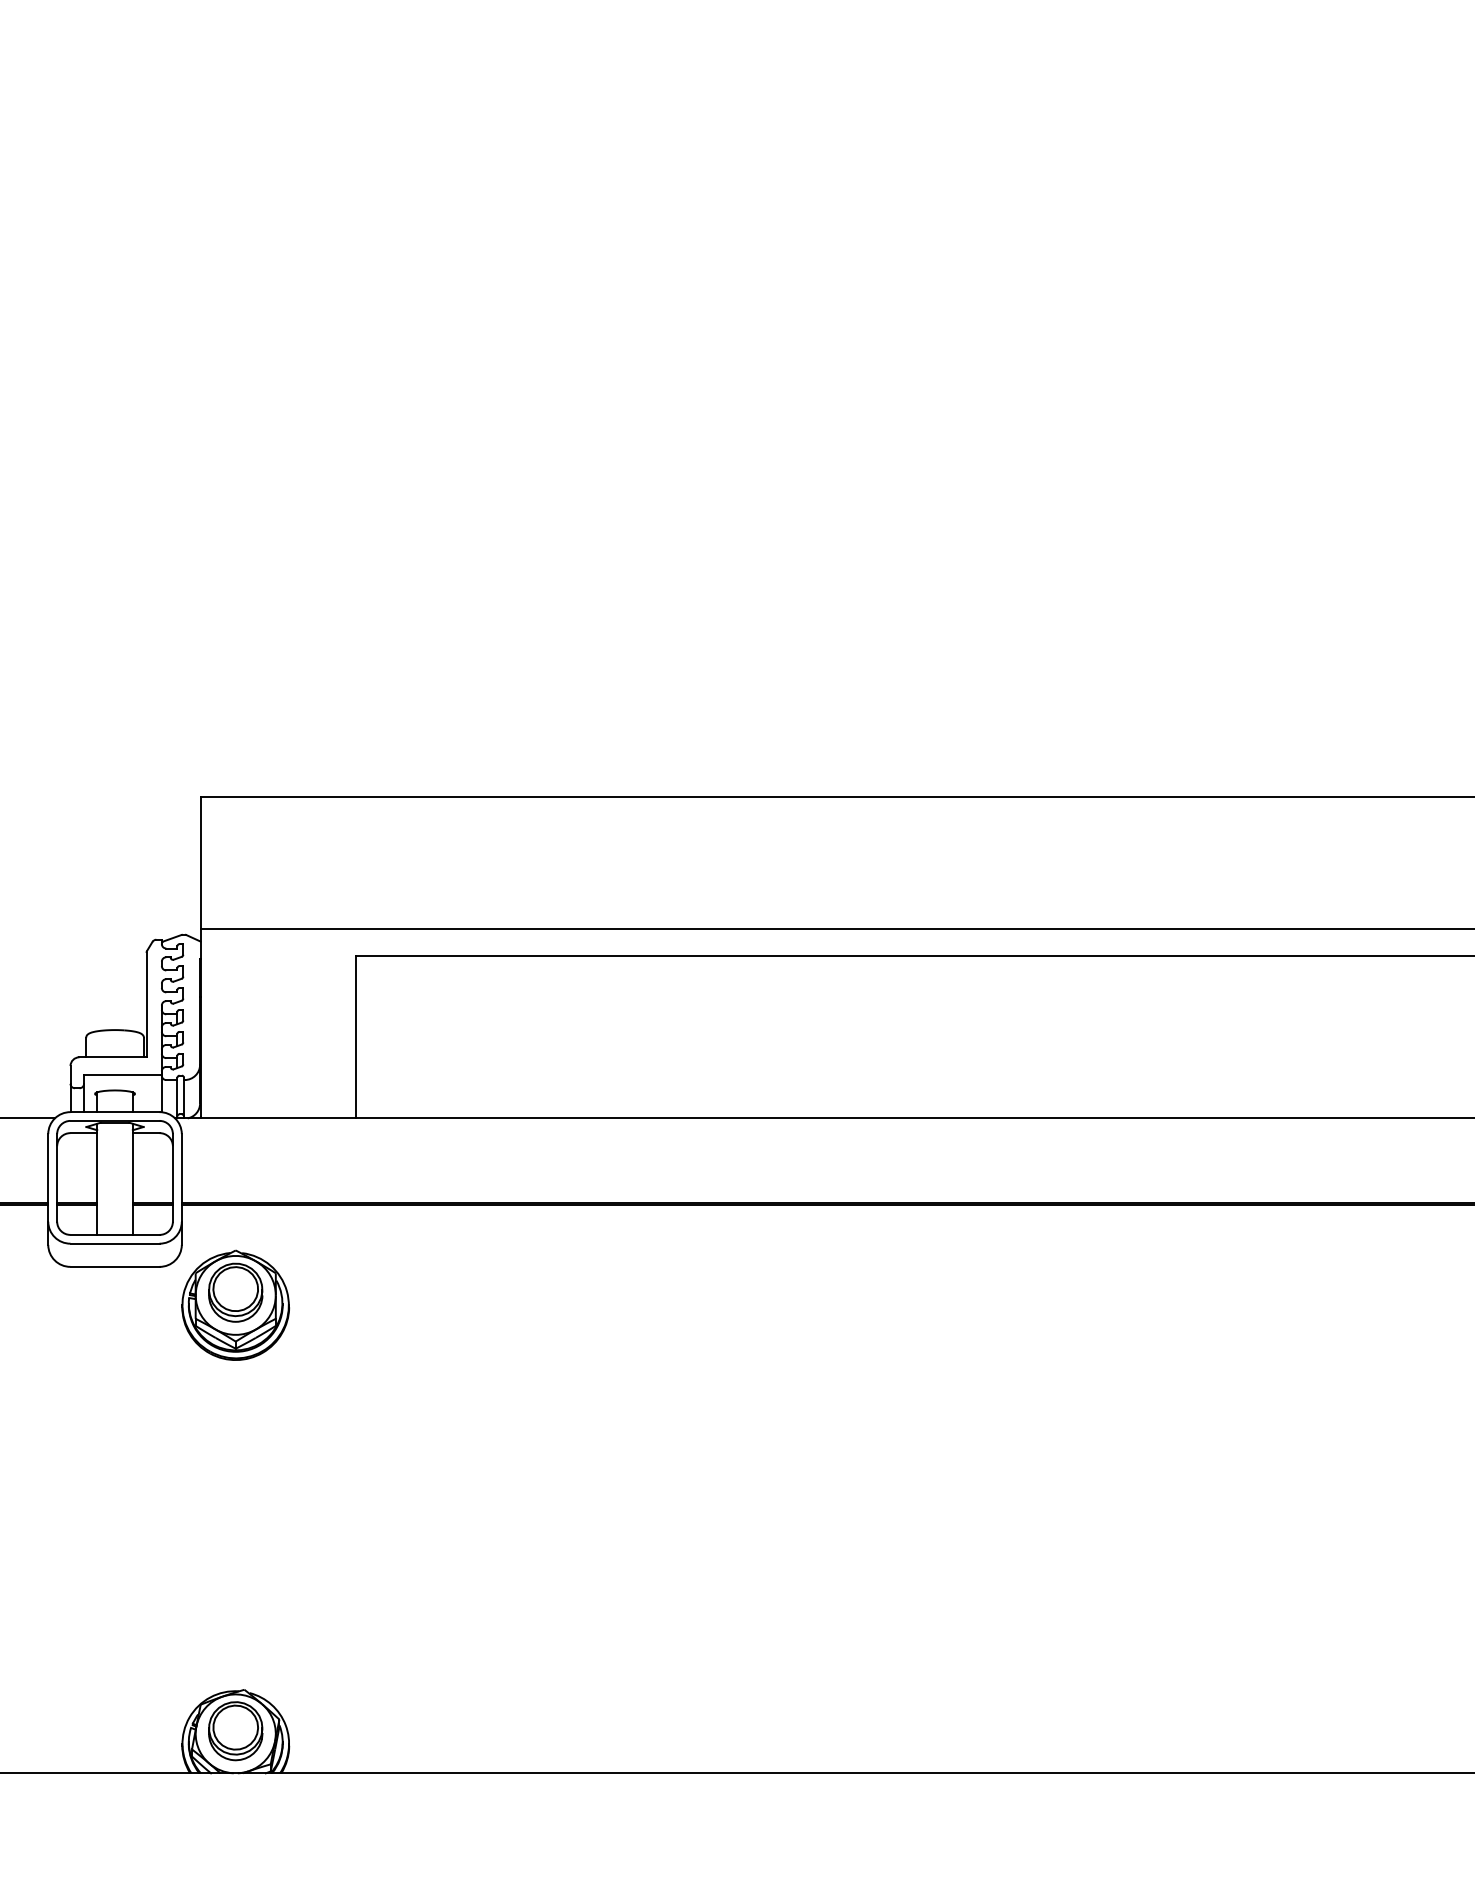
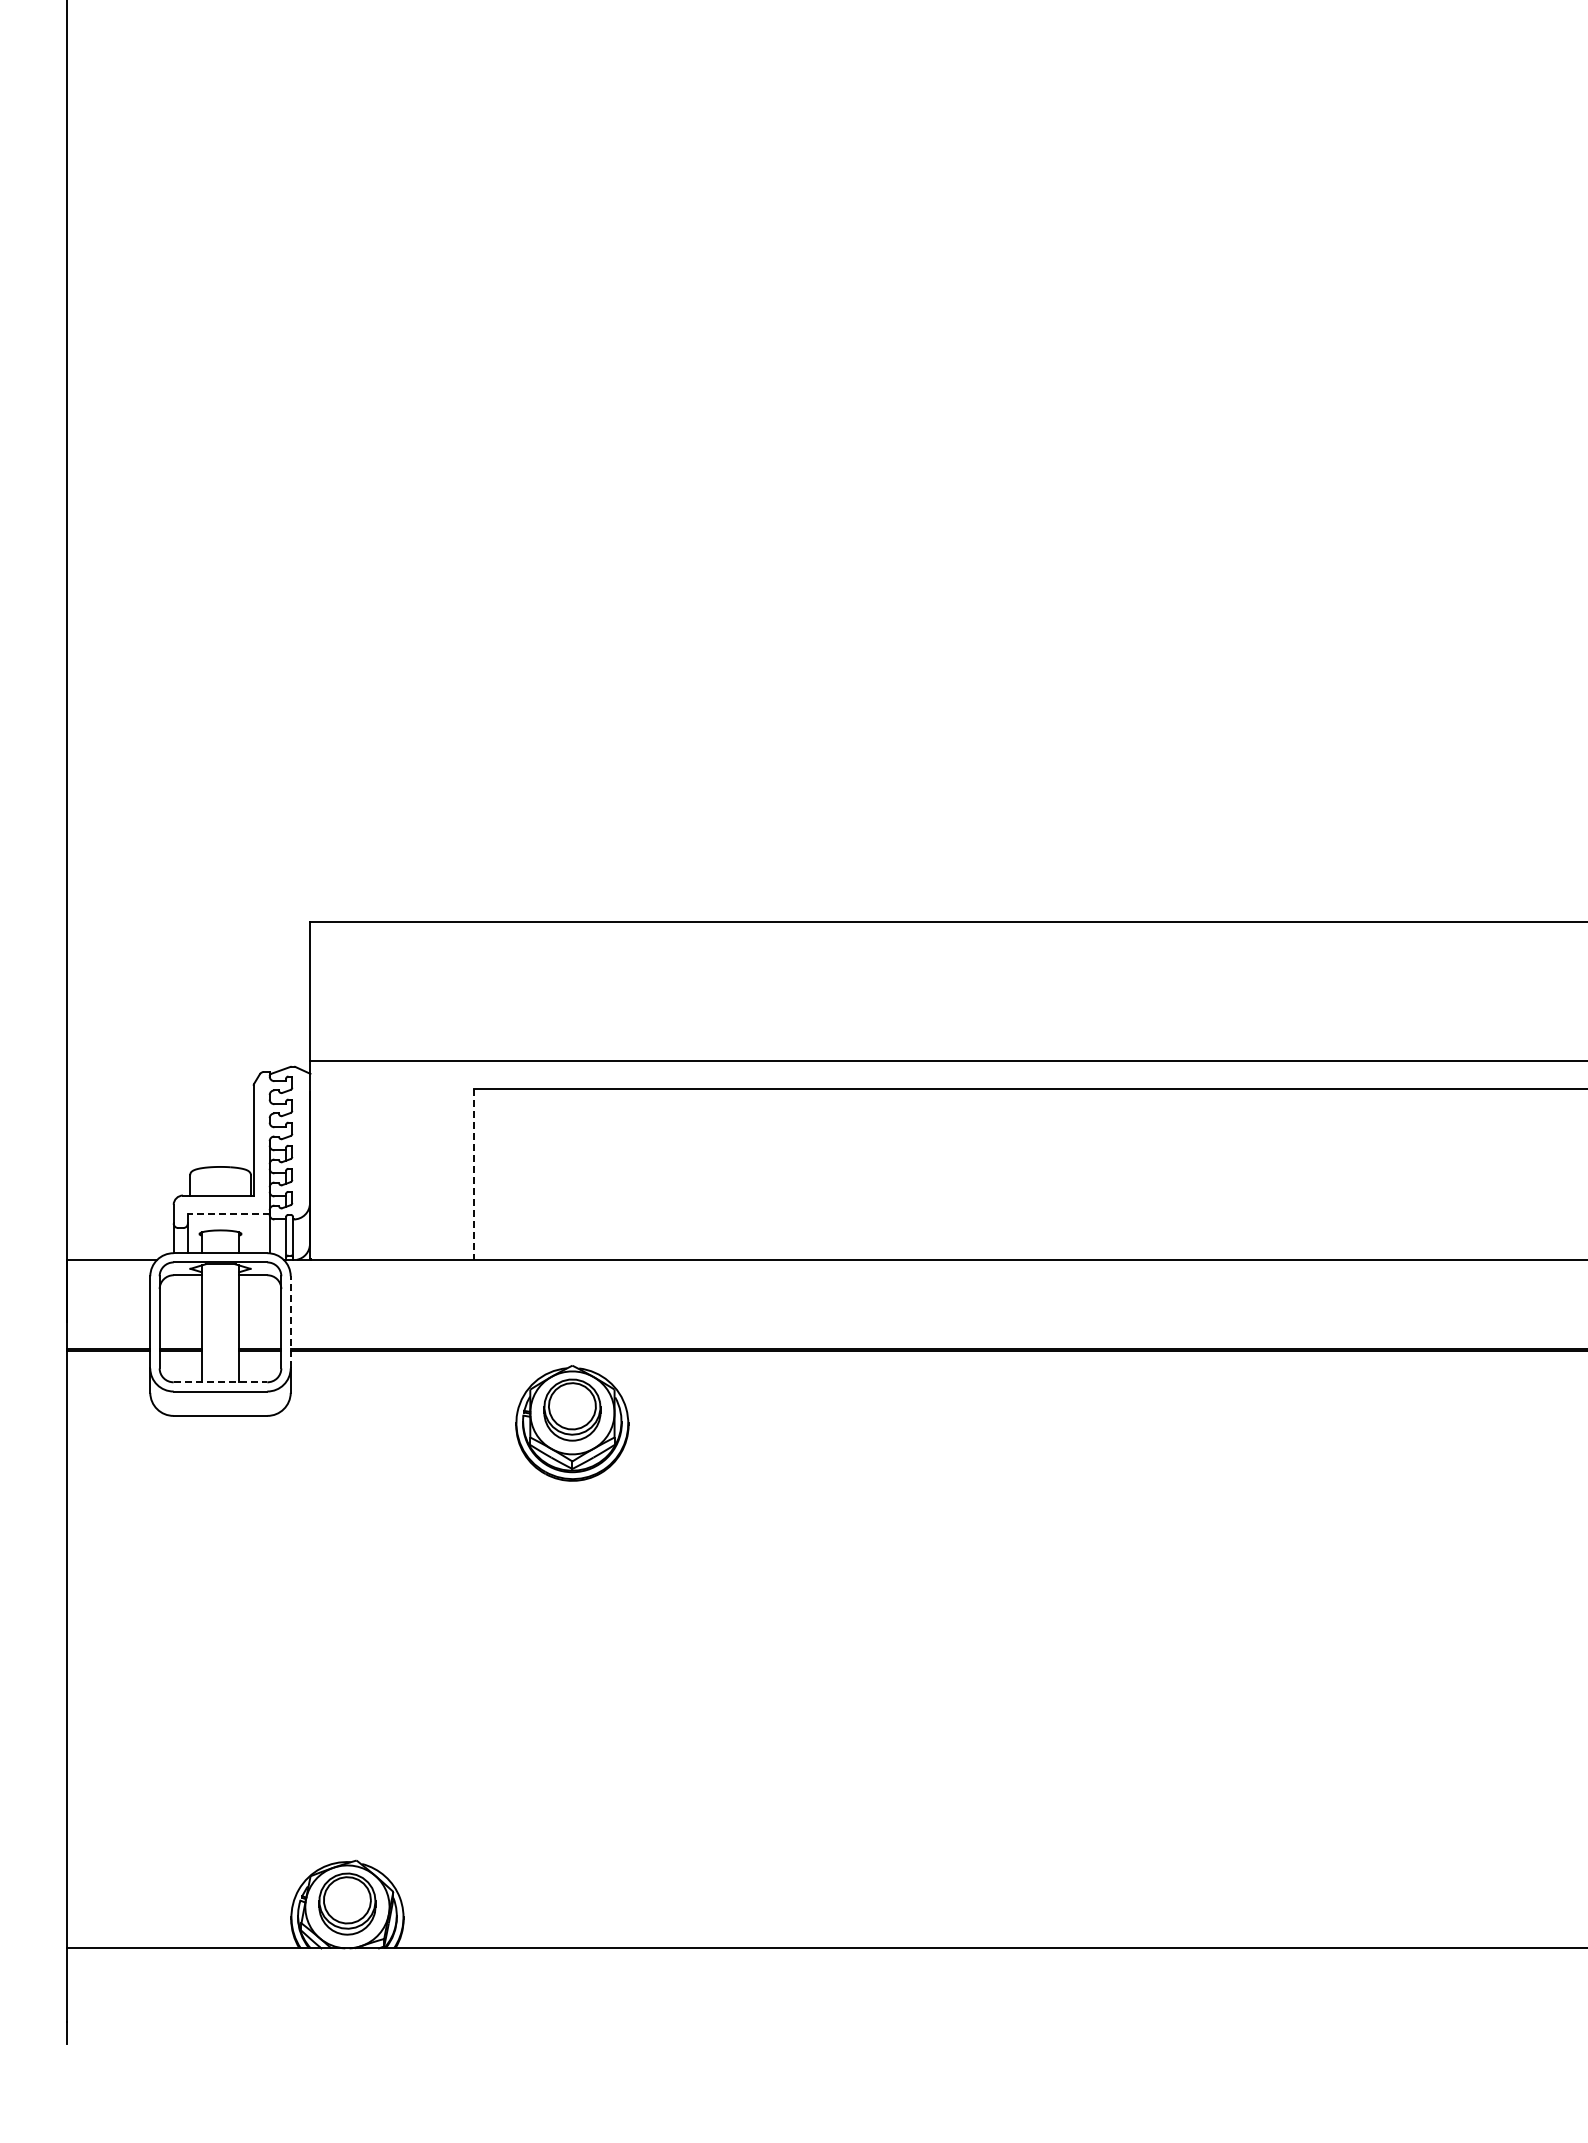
line: (356, 1037) -> (474, 1174), solid -> dashed
line: (122, 1074) -> (228, 1213), solid -> dashed
line: (181, 1177) -> (290, 1321), solid -> dashed
line: (115, 1235) -> (220, 1382), solid -> dashed
part: (235, 1305) -> (572, 1423), moved

